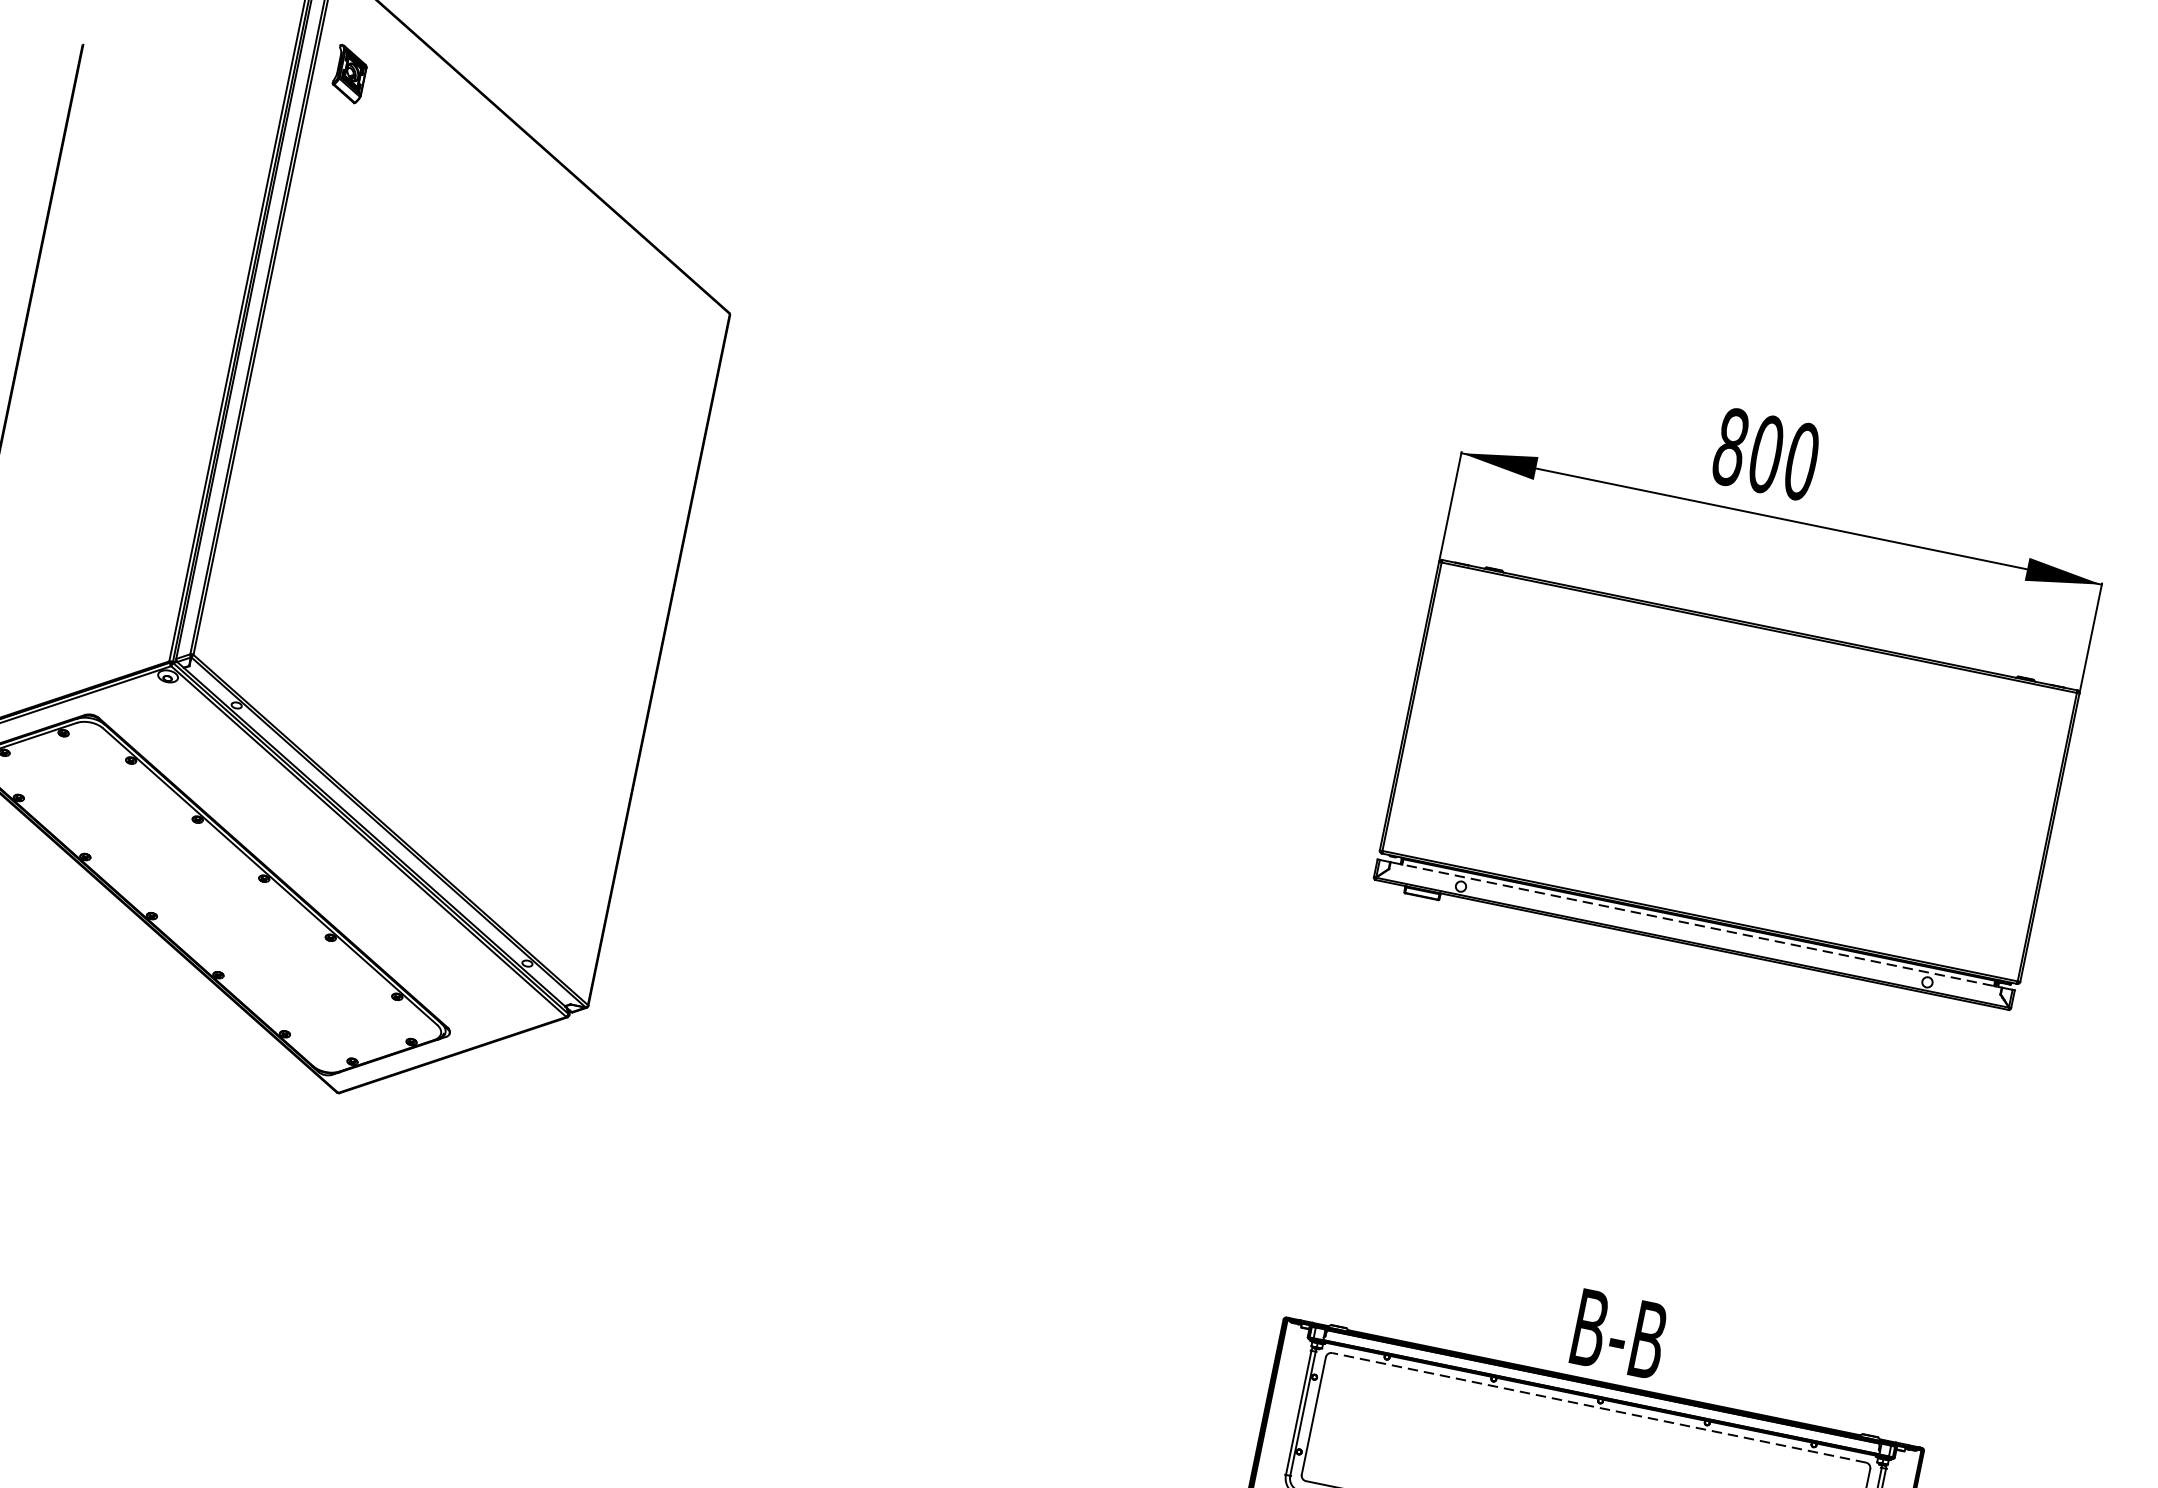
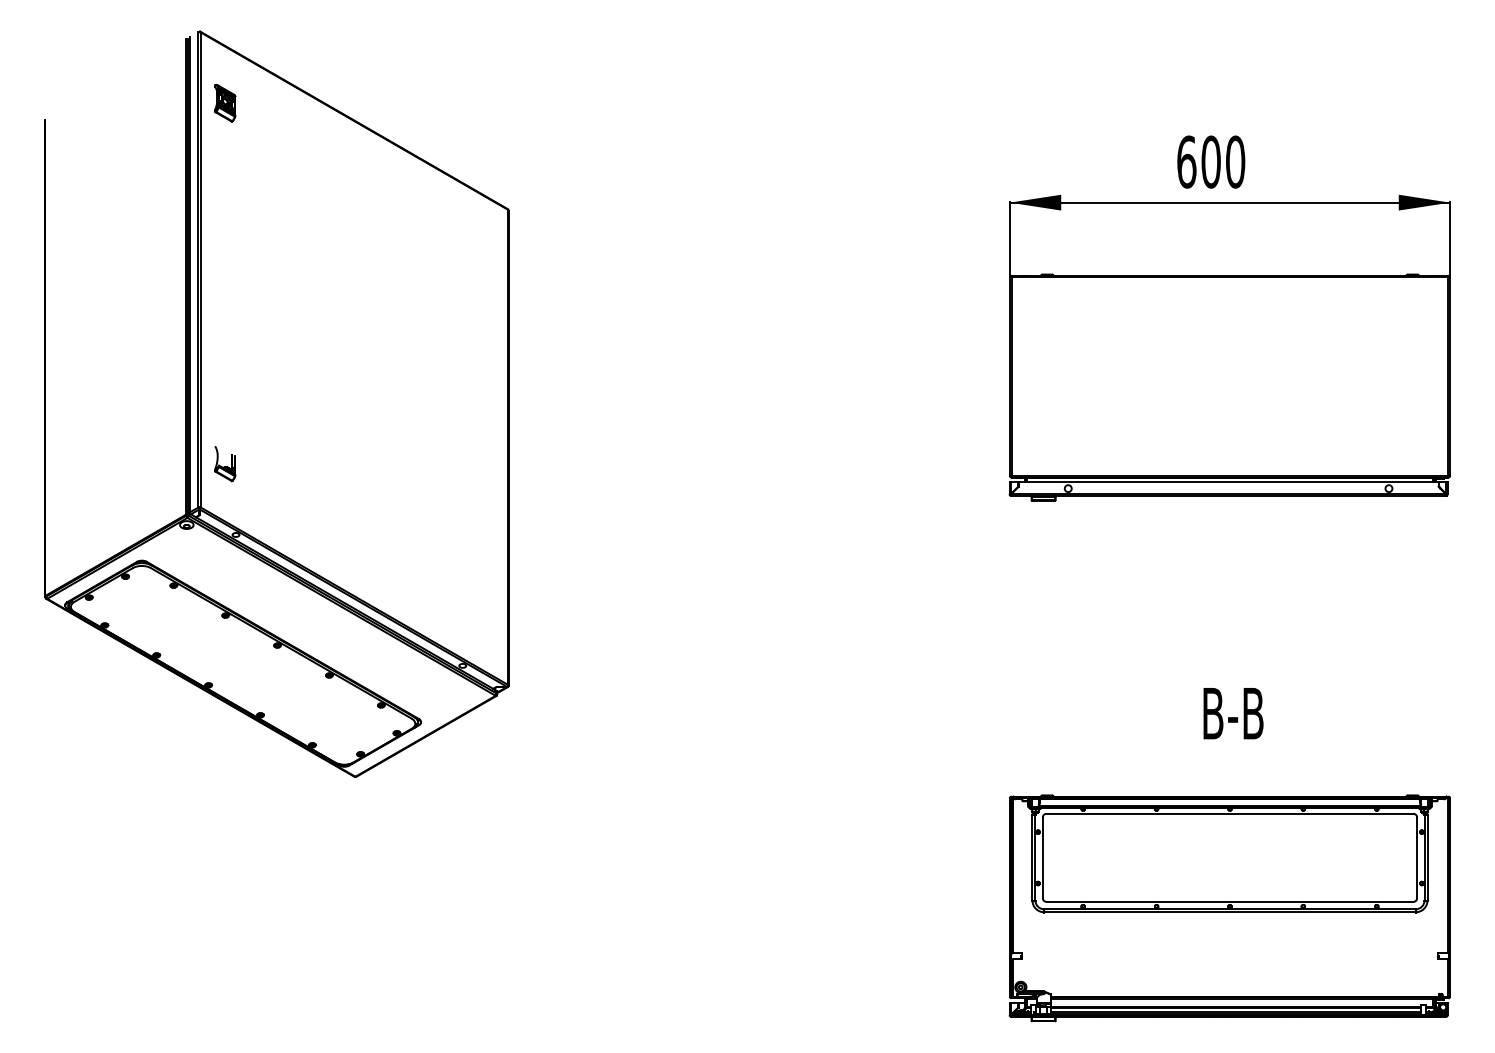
text: (1730, 446) -> (1186, 161), 800 -> 600
part: (242, 599) -> (225, 464), added
line: (1697, 925) -> (1229, 482), dashed -> solid
text: (1619, 1334) -> (1233, 713), moved
line: (1598, 1407) -> (1229, 813), dashed -> solid

